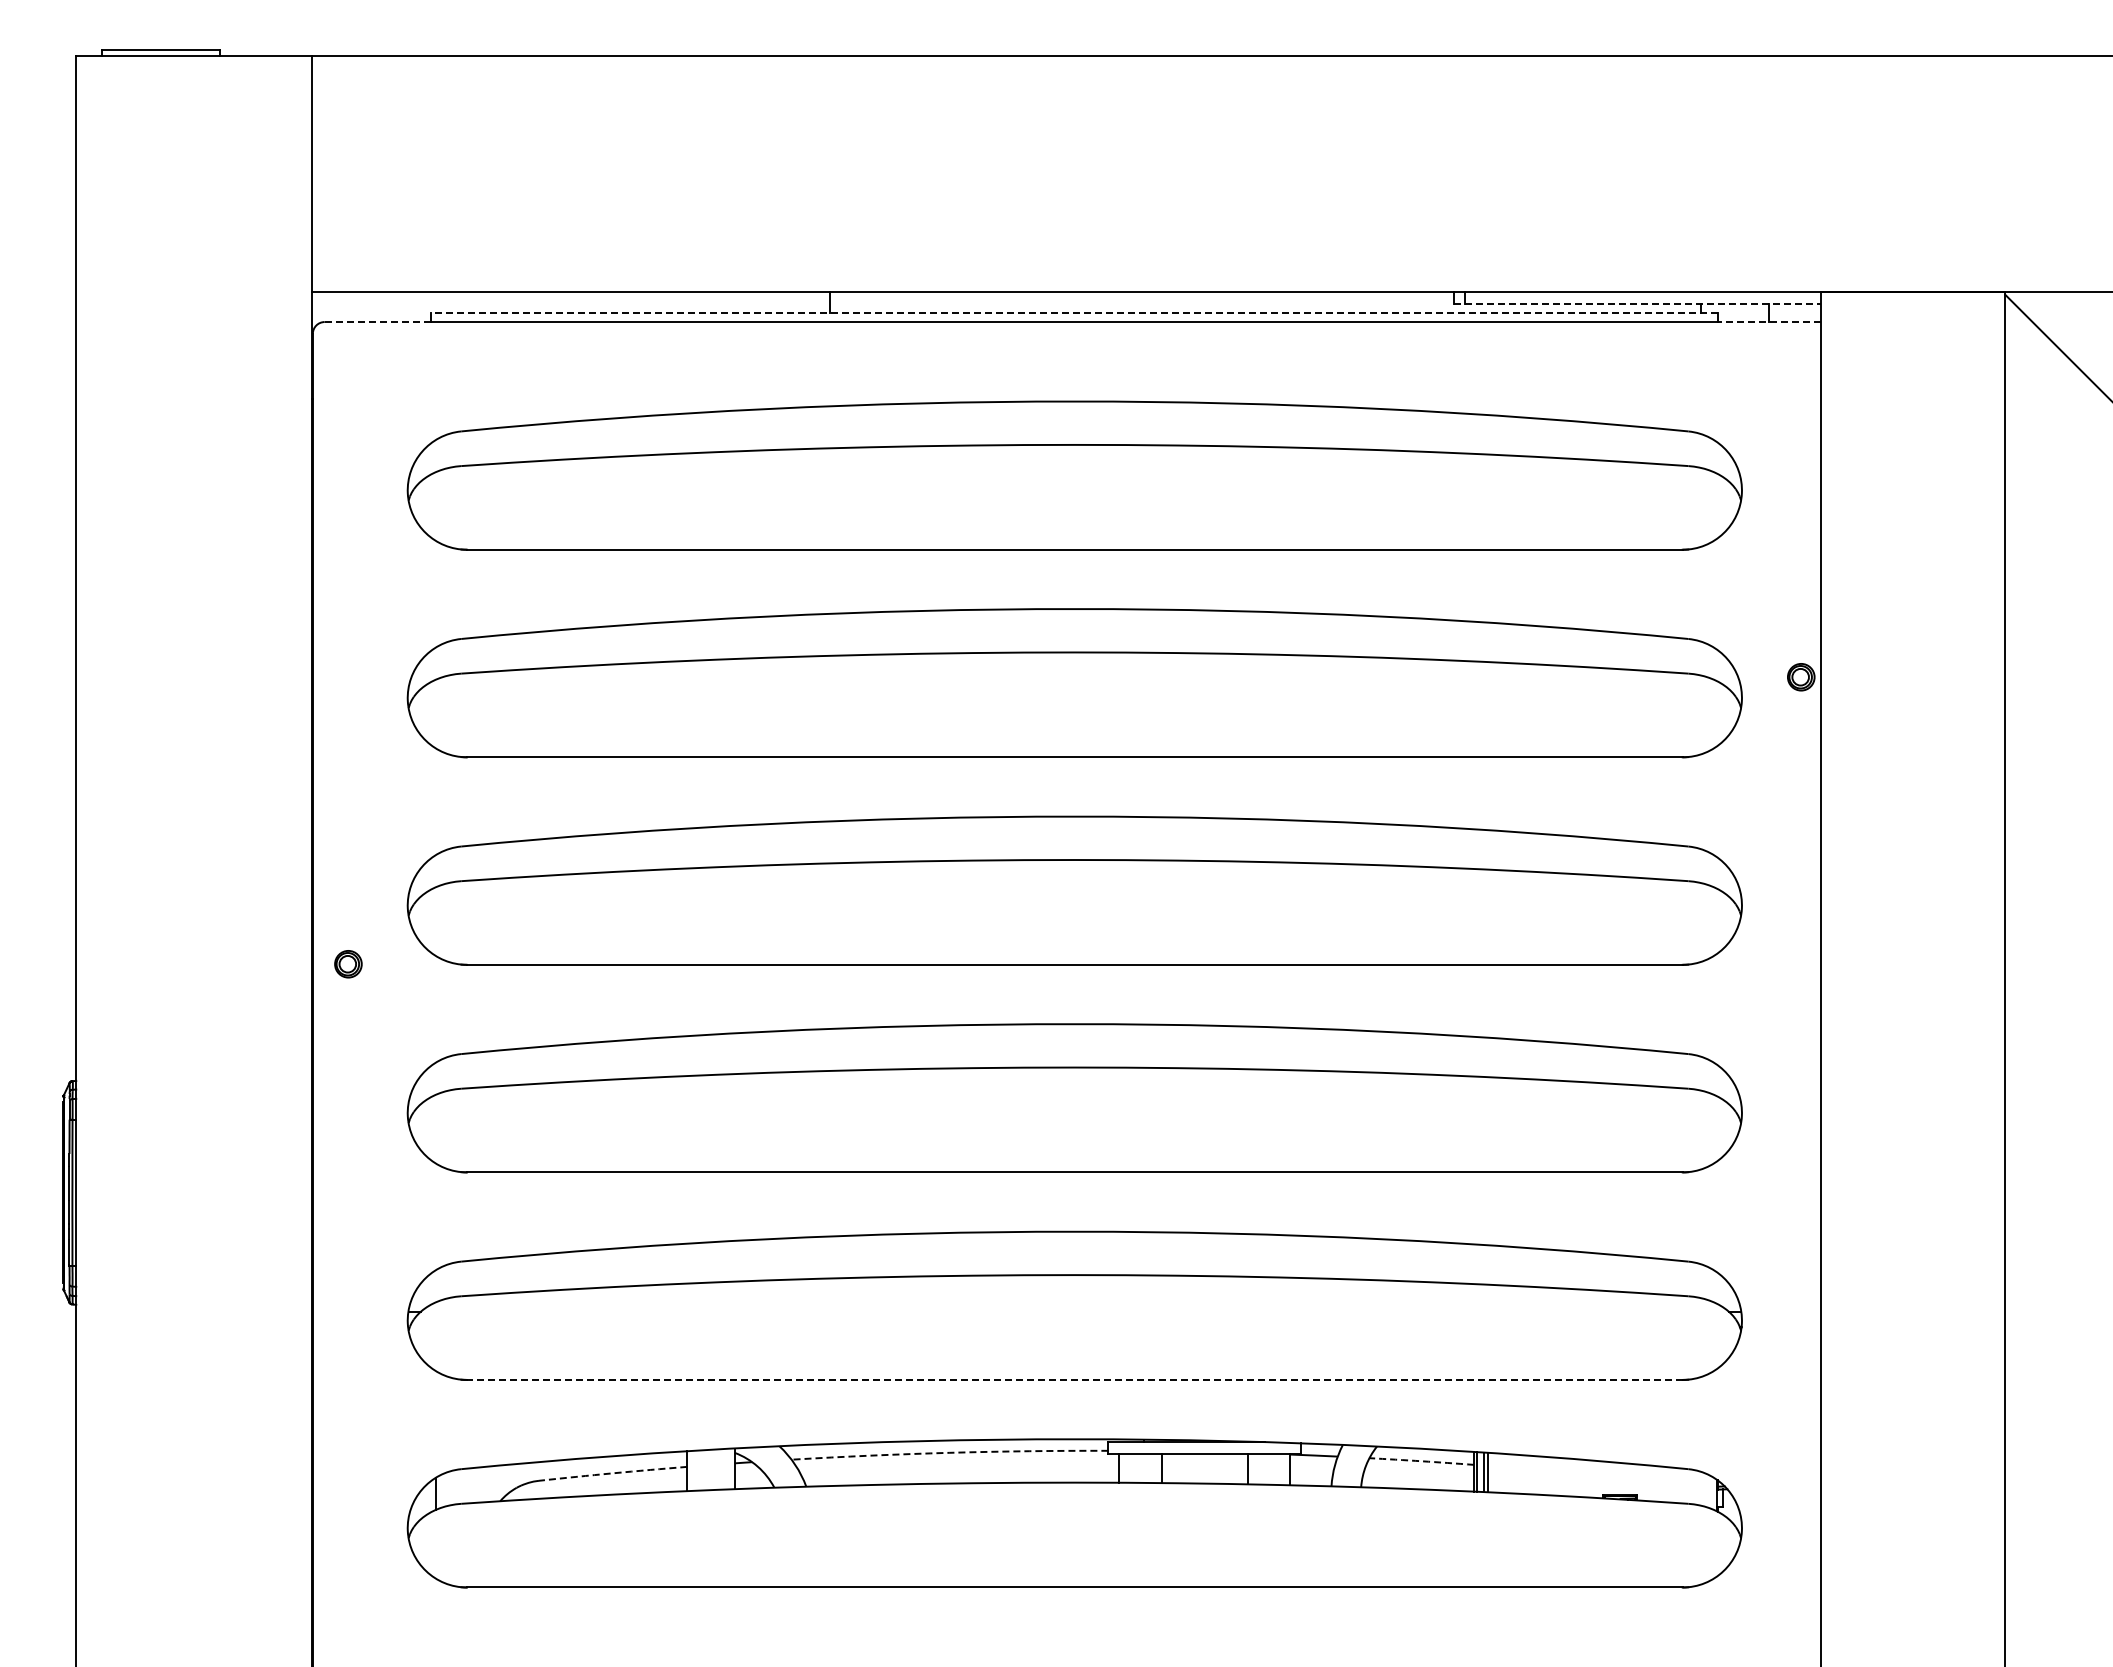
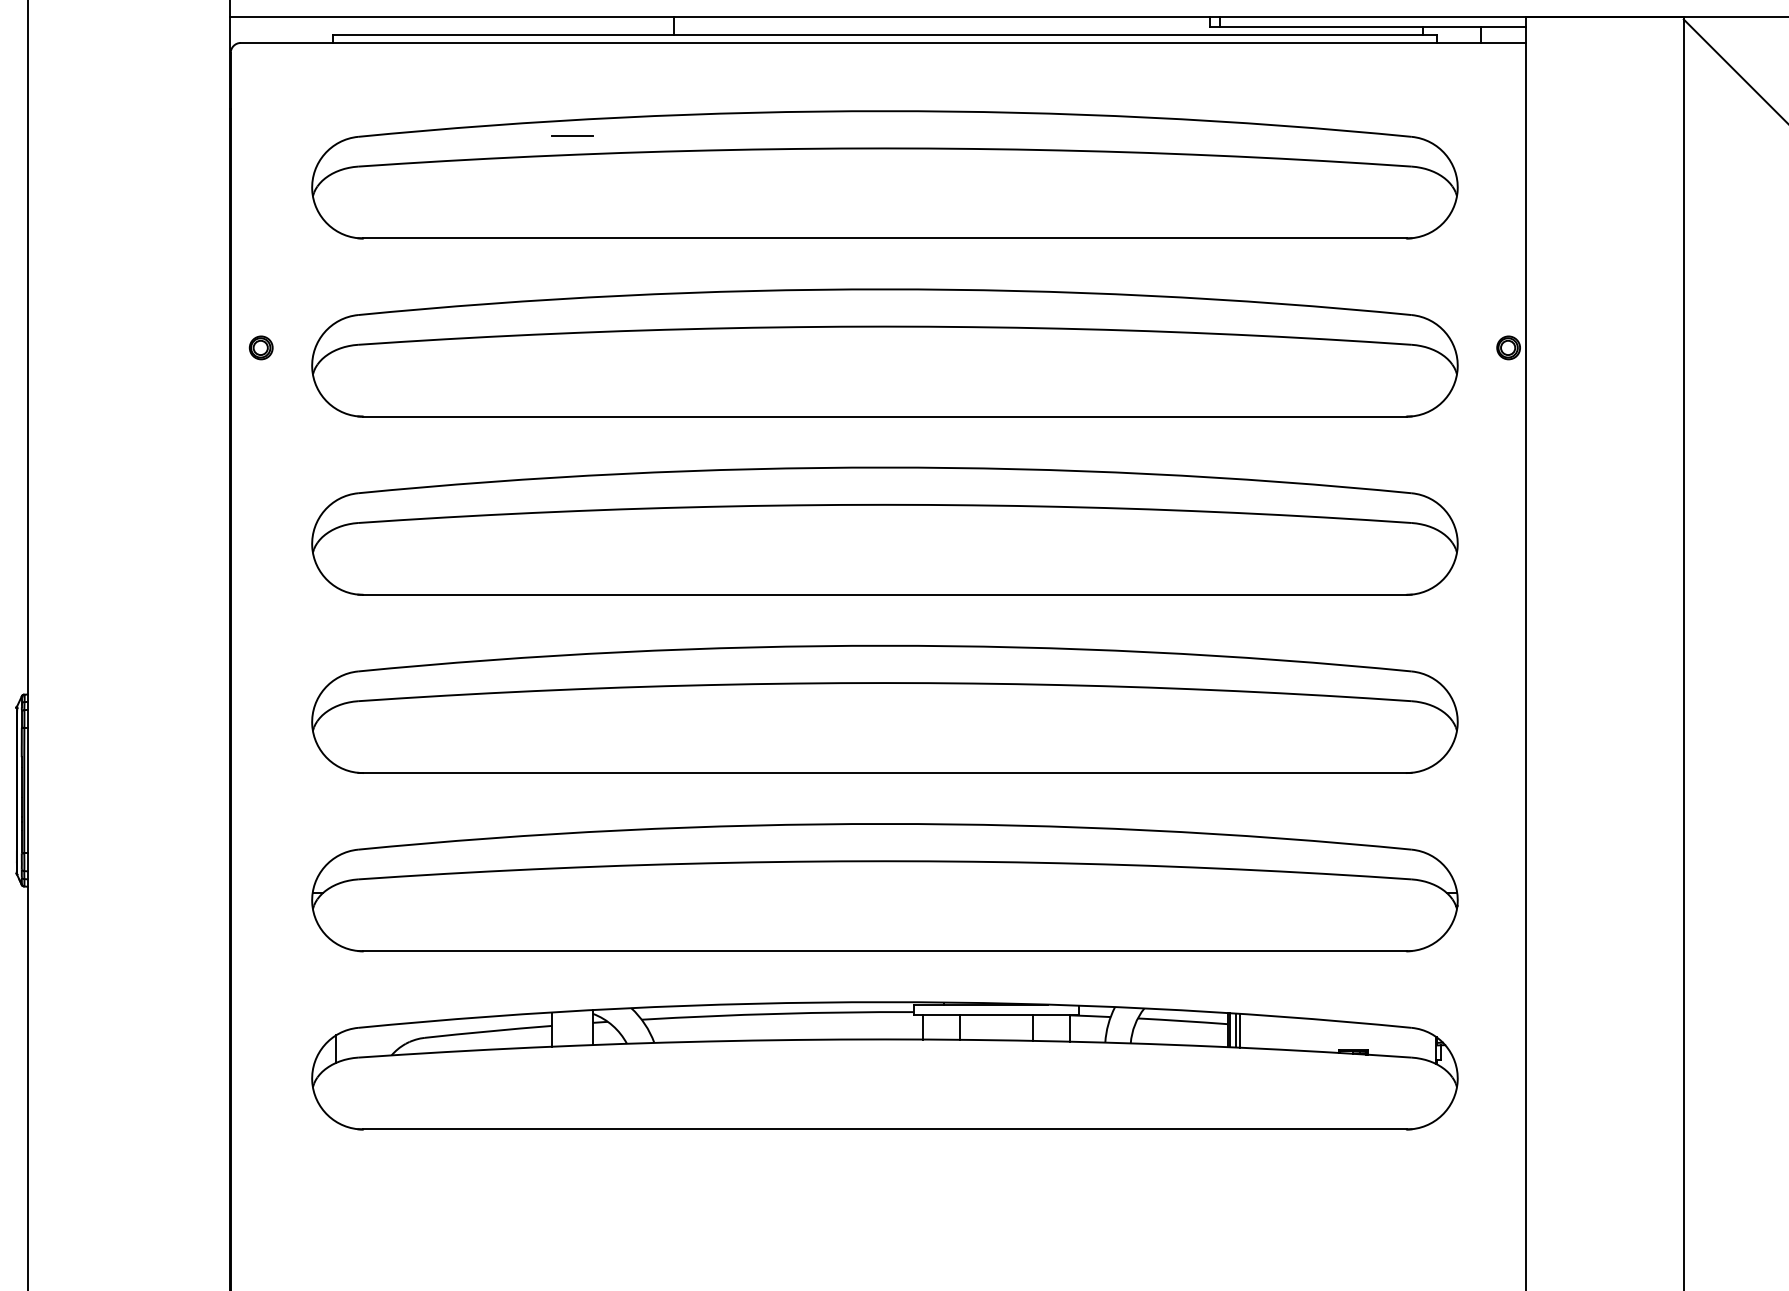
line: (1637, 303) -> (1368, 27), dashed -> solid
line: (1074, 312) -> (884, 34), dashed -> solid
line: (378, 322) -> (287, 43), dashed -> solid
line: (1769, 322) -> (1481, 43), dashed -> solid
line: (710, 429) -> (572, 135), added
part: (348, 964) -> (261, 348), moved
line: (1074, 1379) -> (884, 950), dashed -> solid
arc: (949, 1452) -> (777, 1013), dashed -> solid
arc: (1421, 1461) -> (1182, 1021), dashed -> solid
arc: (613, 1473) -> (488, 1031), dashed -> solid

